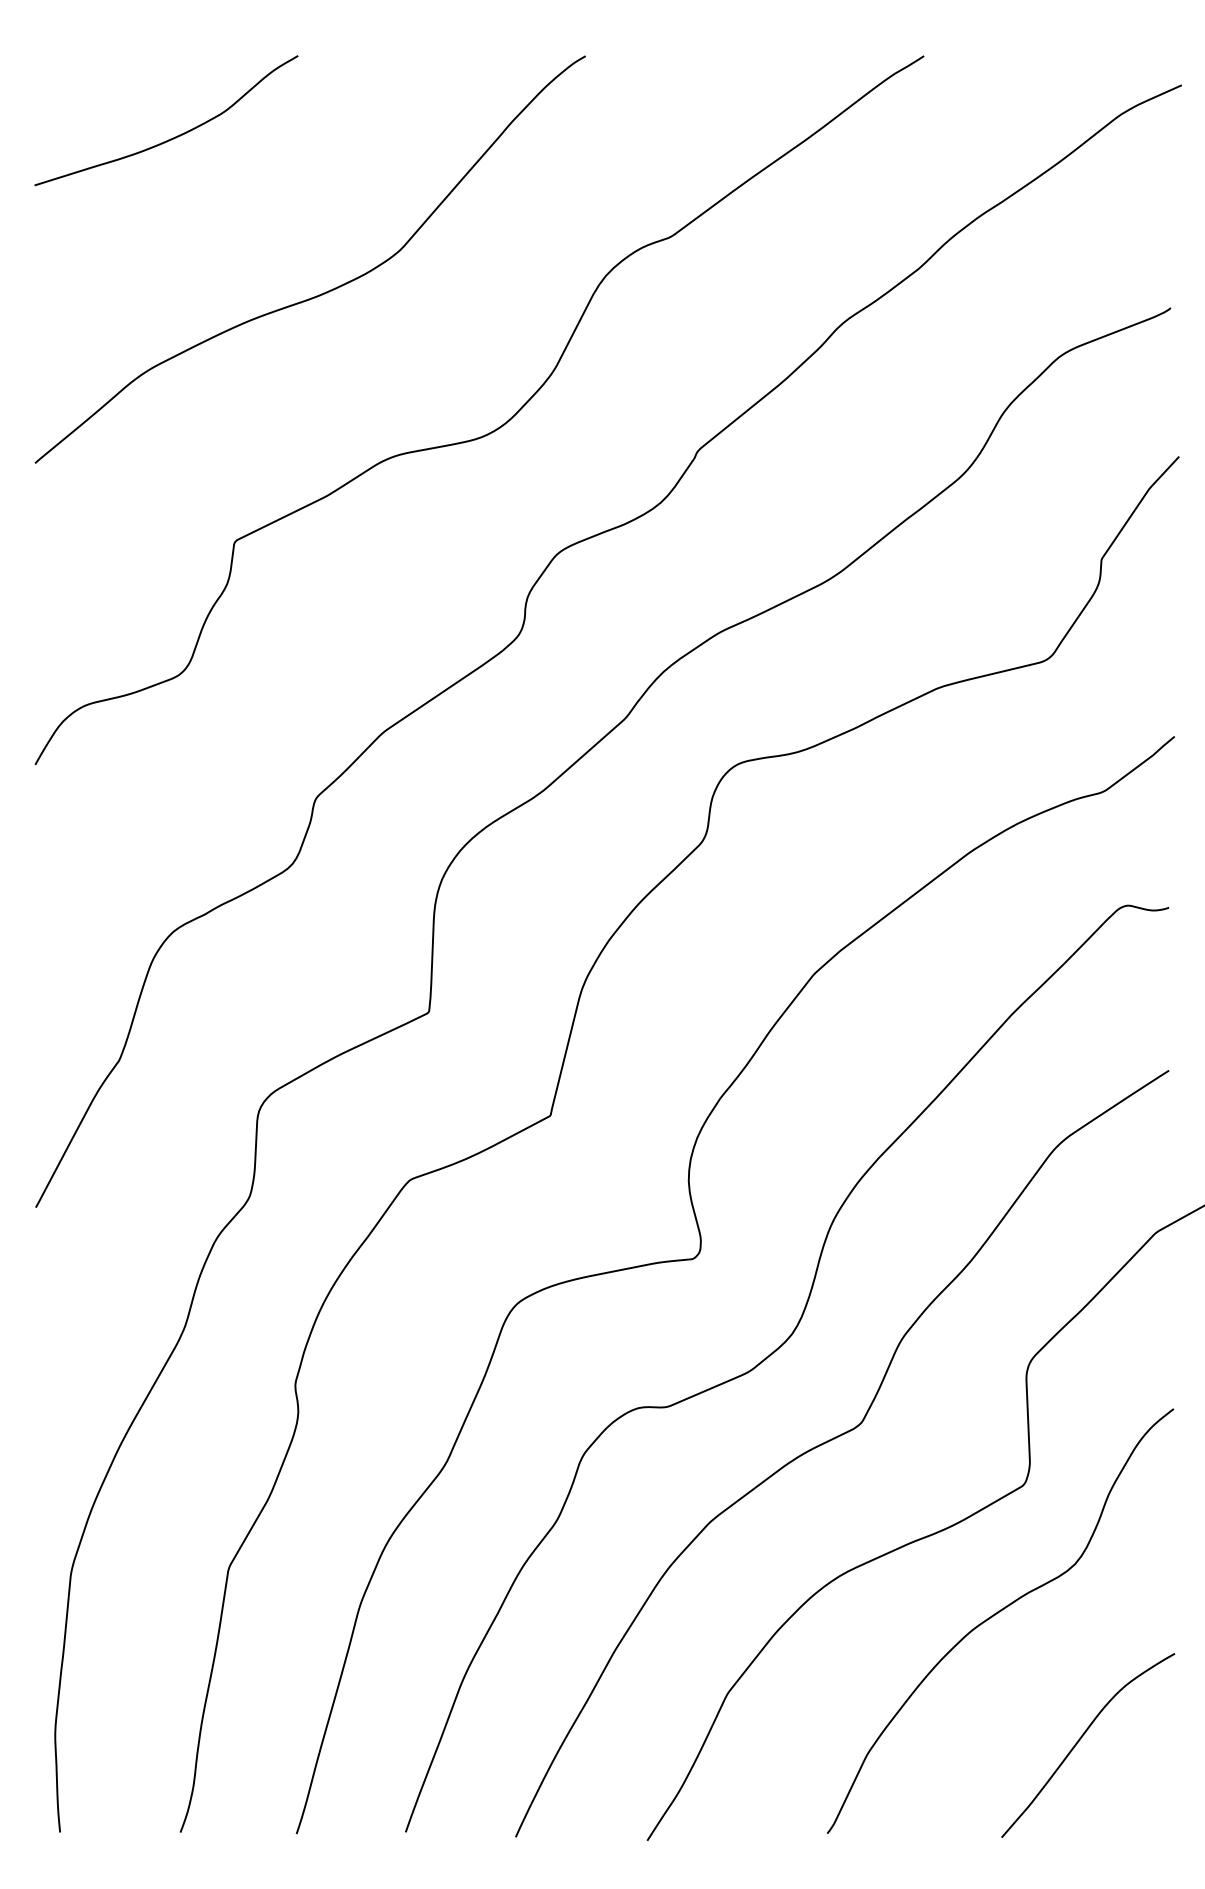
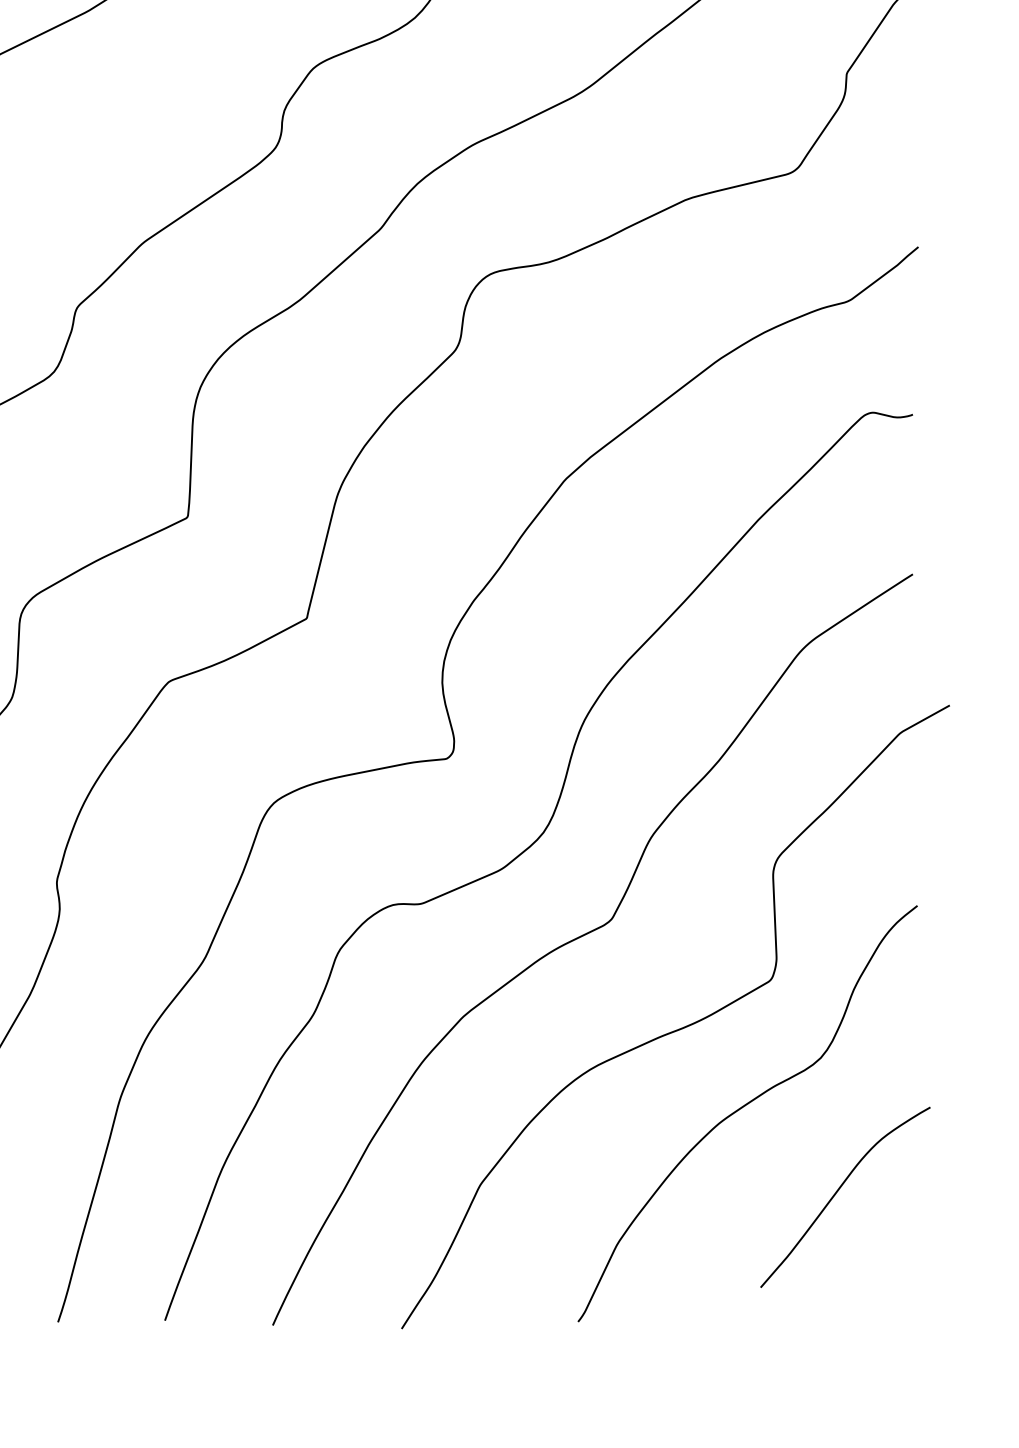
curve: (1080, 1740) -> (837, 1192), moved

